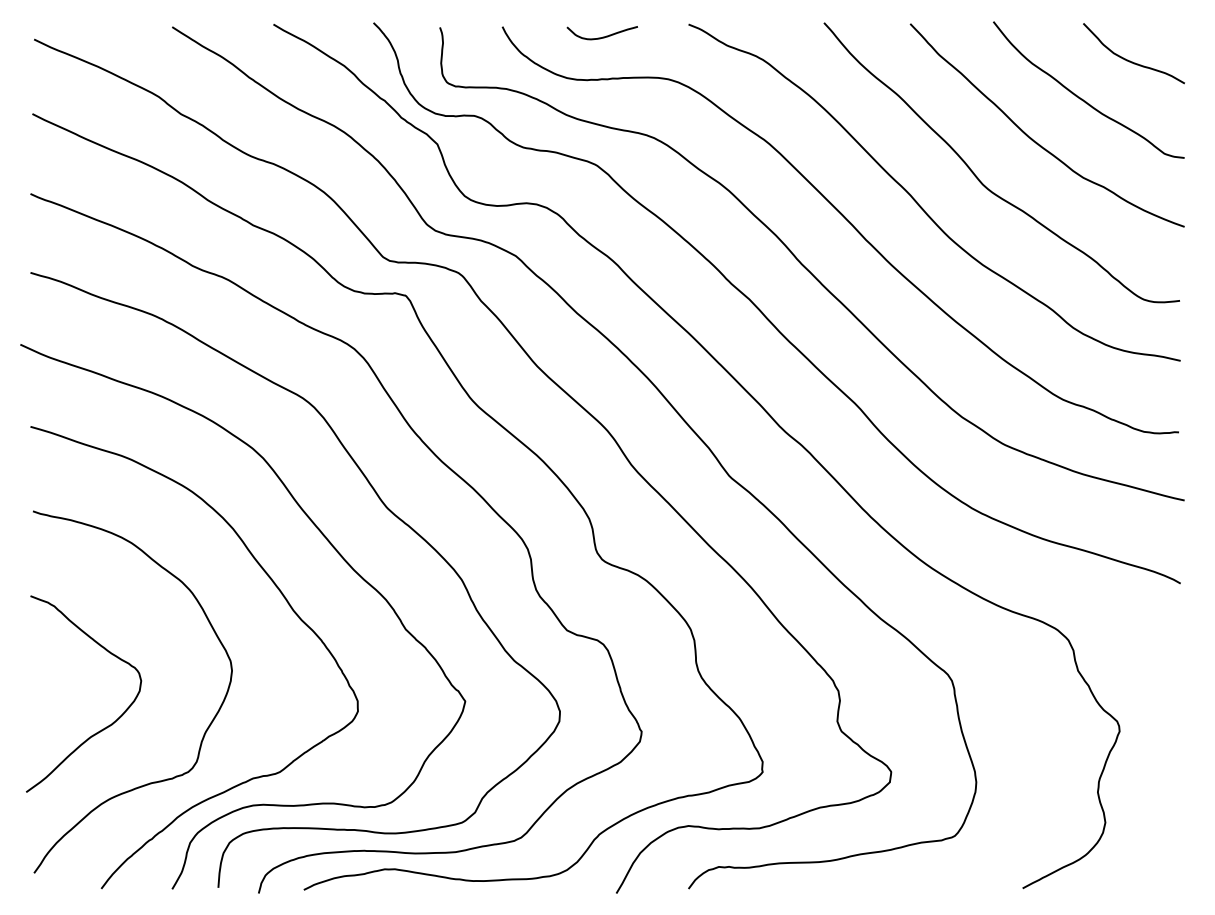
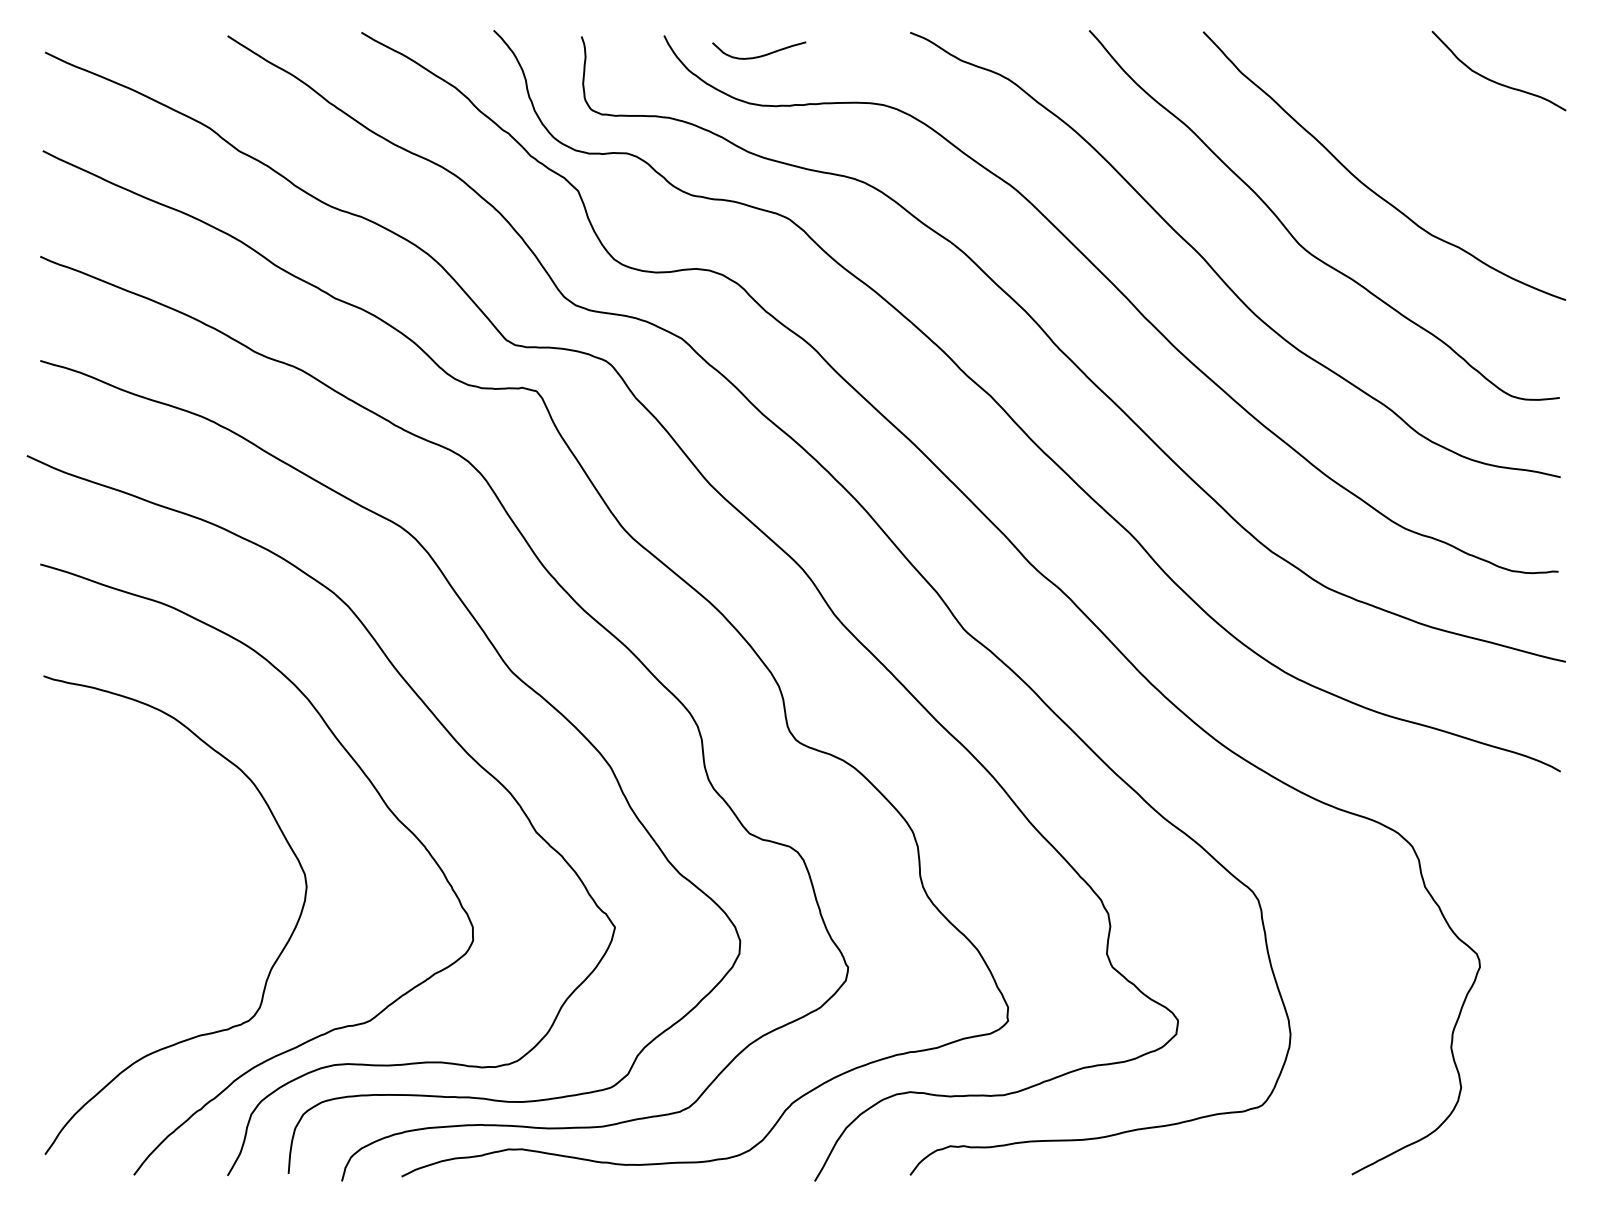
curve: (602, 36) -> (759, 55), moved
curve: (1082, 98) -> (1430, 130), removed
curve: (104, 727) -> (138, 961), removed

